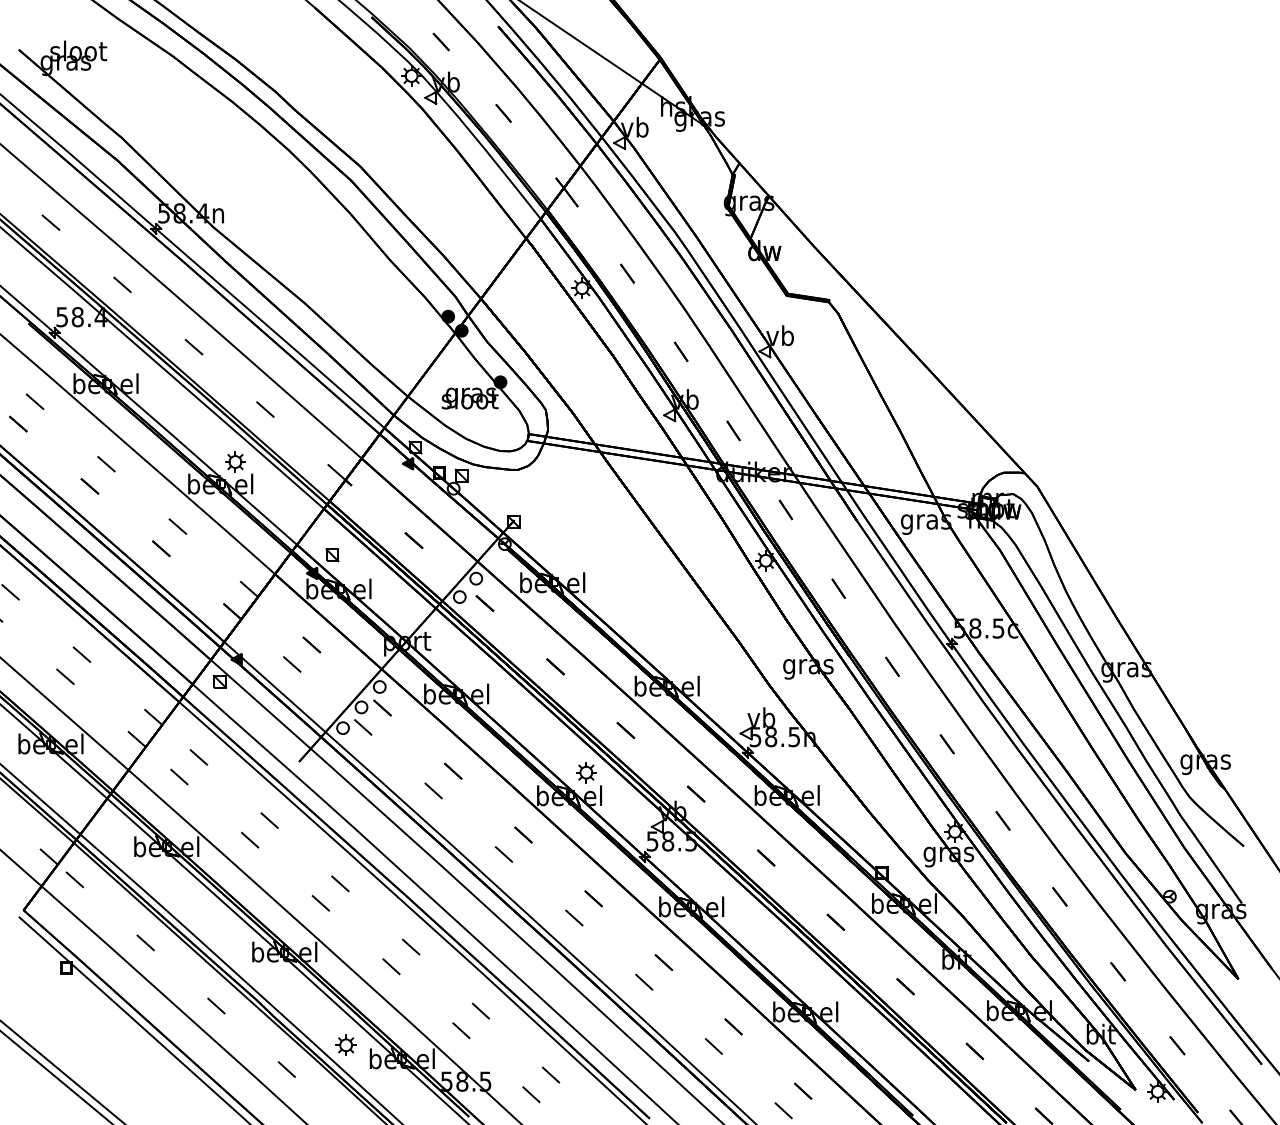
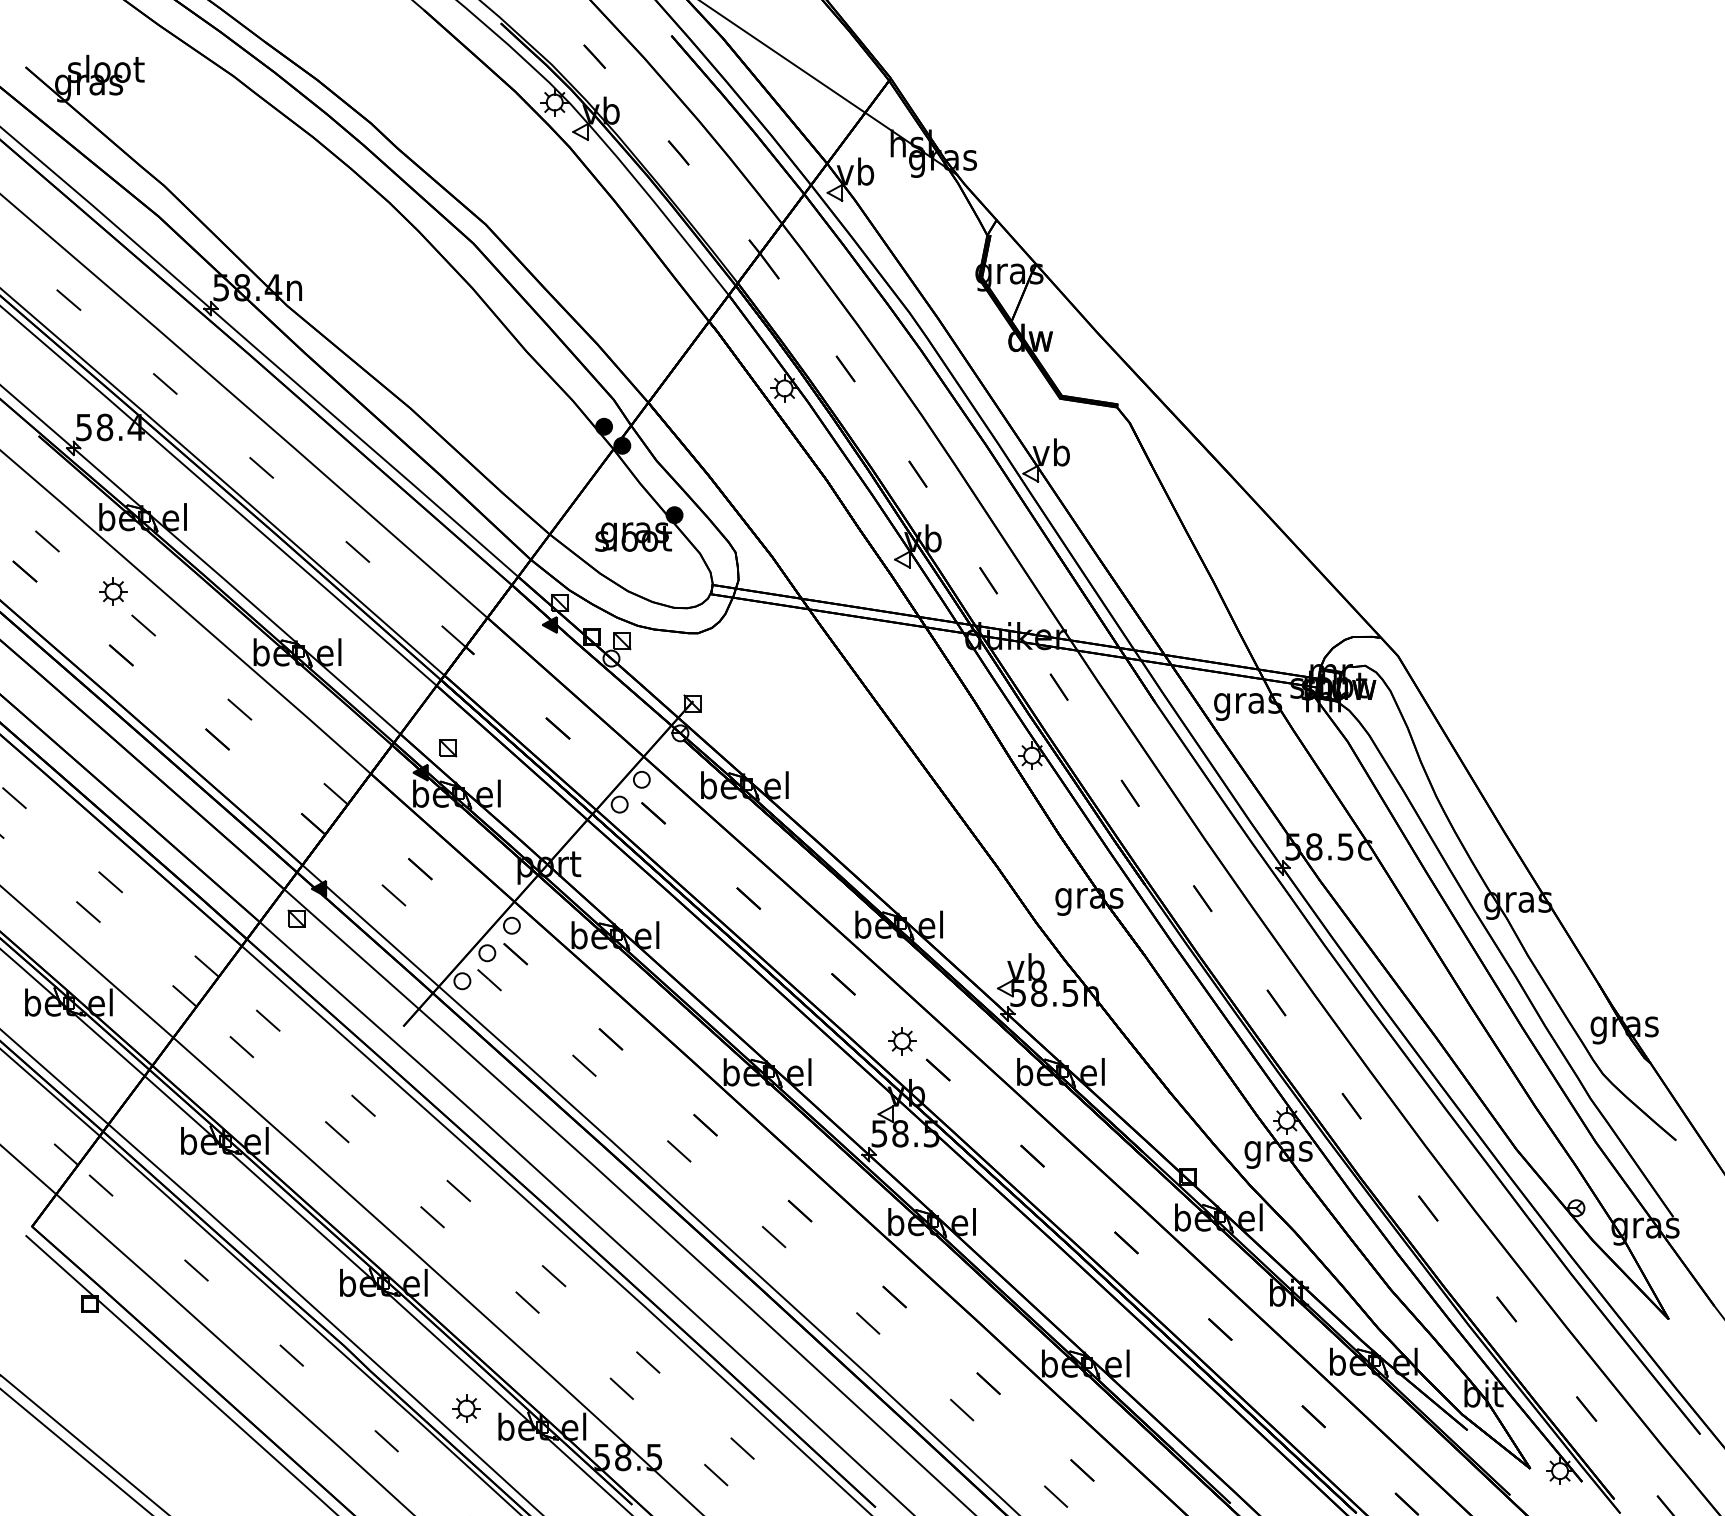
part: (235, 461) -> (113, 591), moved
part: (586, 772) -> (902, 1041), moved

